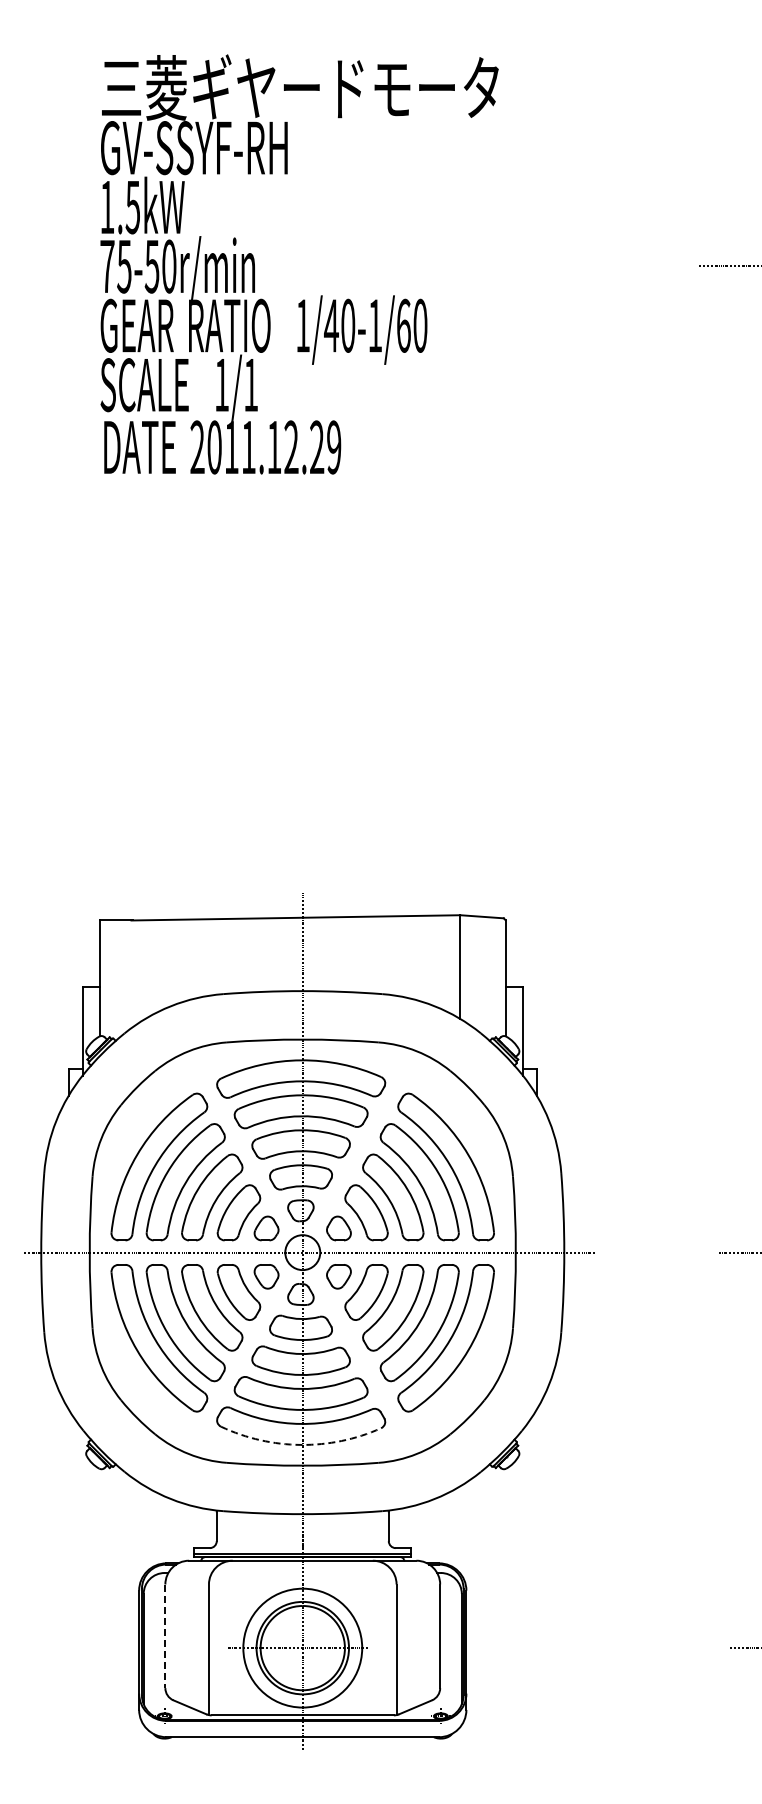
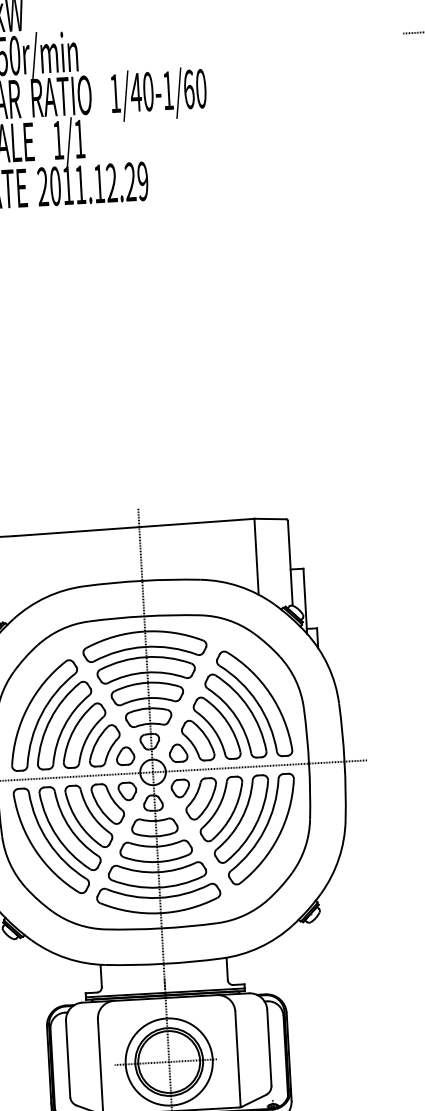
arc: (300, 1444) -> (159, 912), dashed -> solid
line: (165, 1636) -> (68, 1059), dashed -> solid

